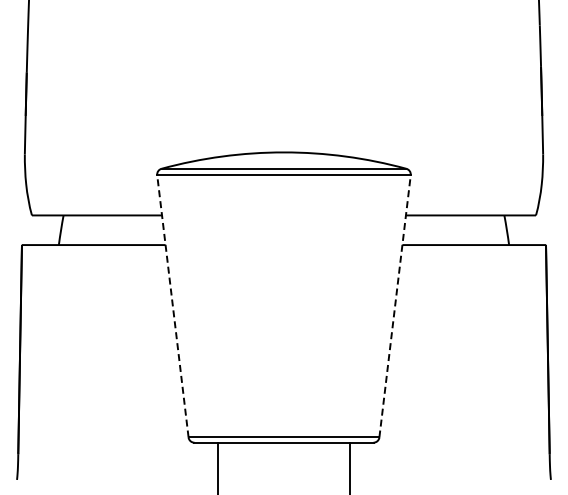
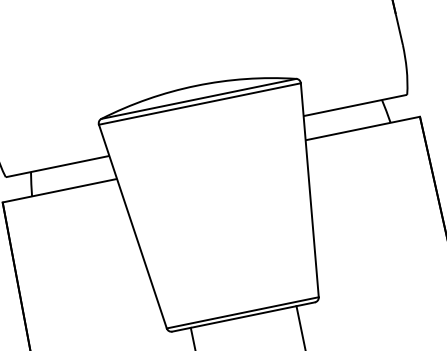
line: (172, 305) -> (132, 225), dashed -> solid
line: (395, 305) -> (310, 189), dashed -> solid

